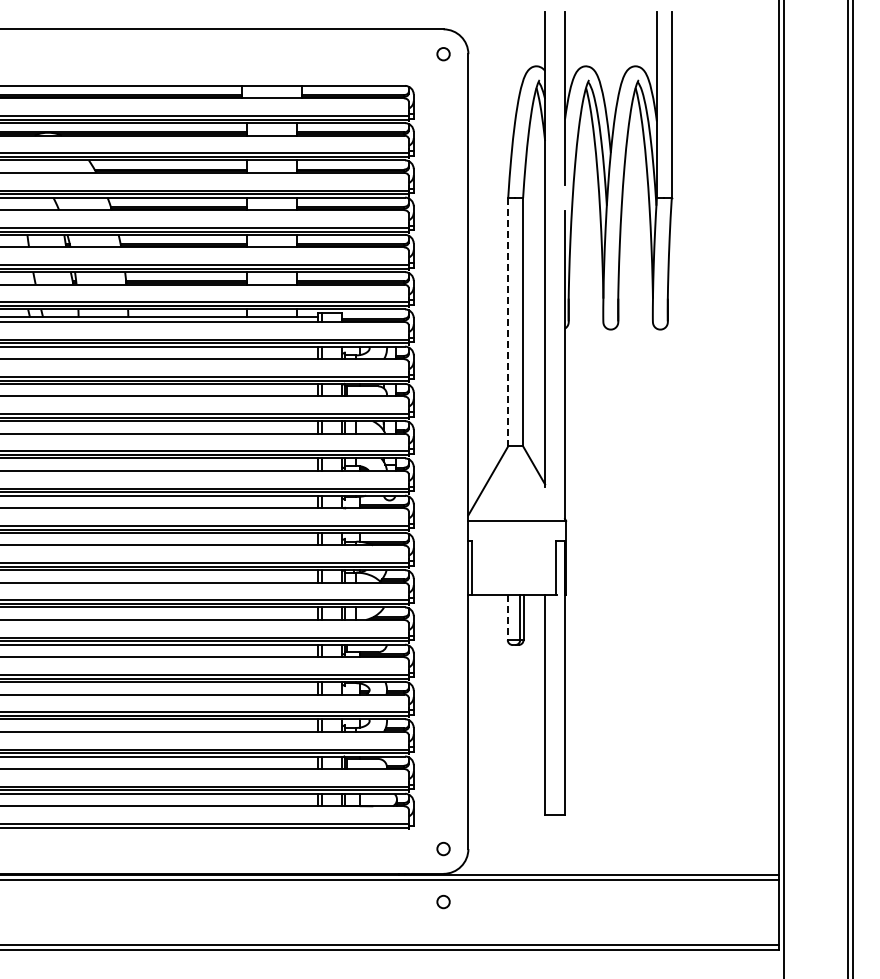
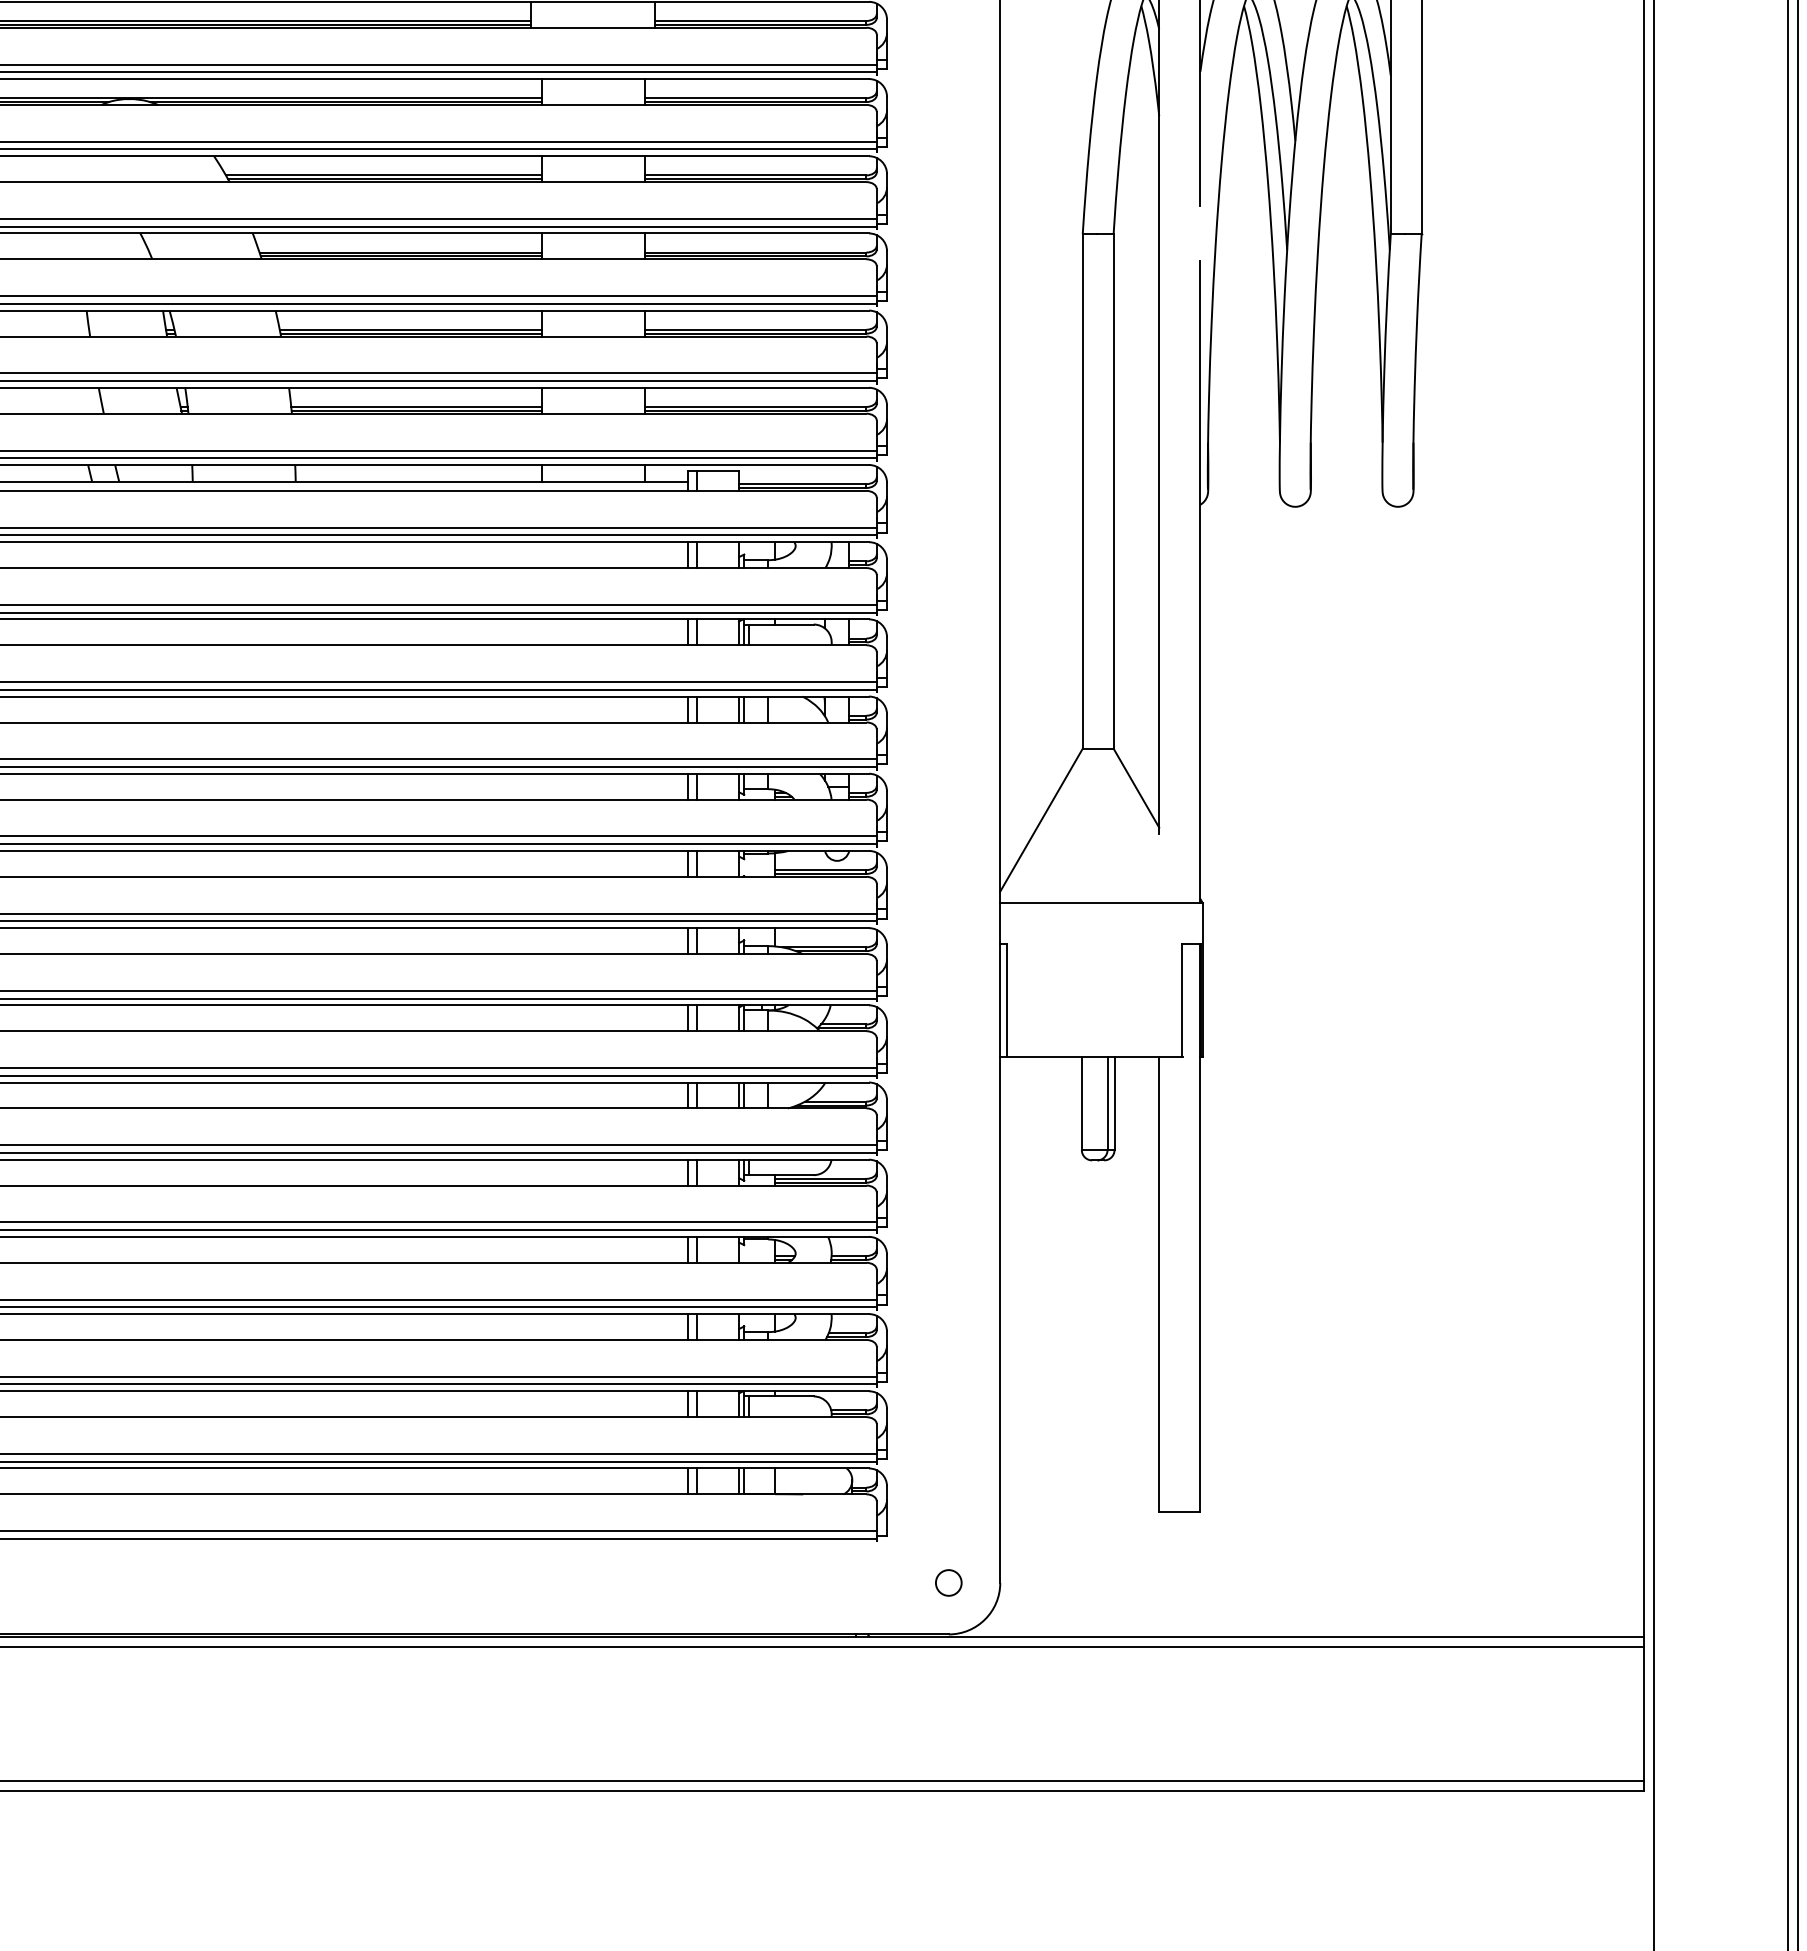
line: (508, 322) -> (1083, 492), dashed -> solid
line: (507, 618) -> (1081, 1105), dashed -> solid
circle: (443, 901) -> (948, 1691), removed

